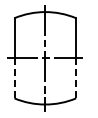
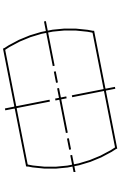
line: (14, 78) -> (21, 136), dashed -> solid
line: (76, 78) -> (110, 118), dashed -> solid

